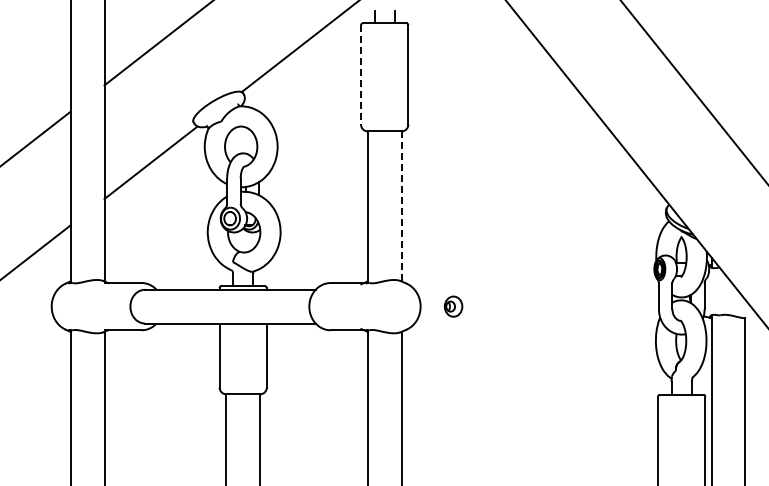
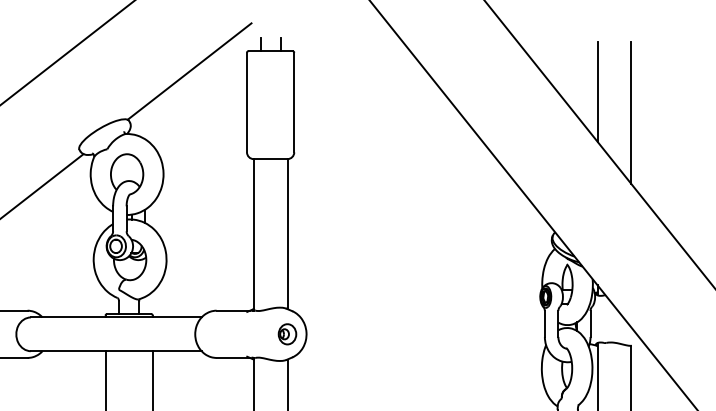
line: (711, 64) -> (597, 92), added
line: (361, 74) -> (247, 102), dashed -> solid
line: (745, 85) -> (631, 113), added
line: (401, 206) -> (287, 234), dashed -> solid
part: (453, 306) -> (287, 334), moved

